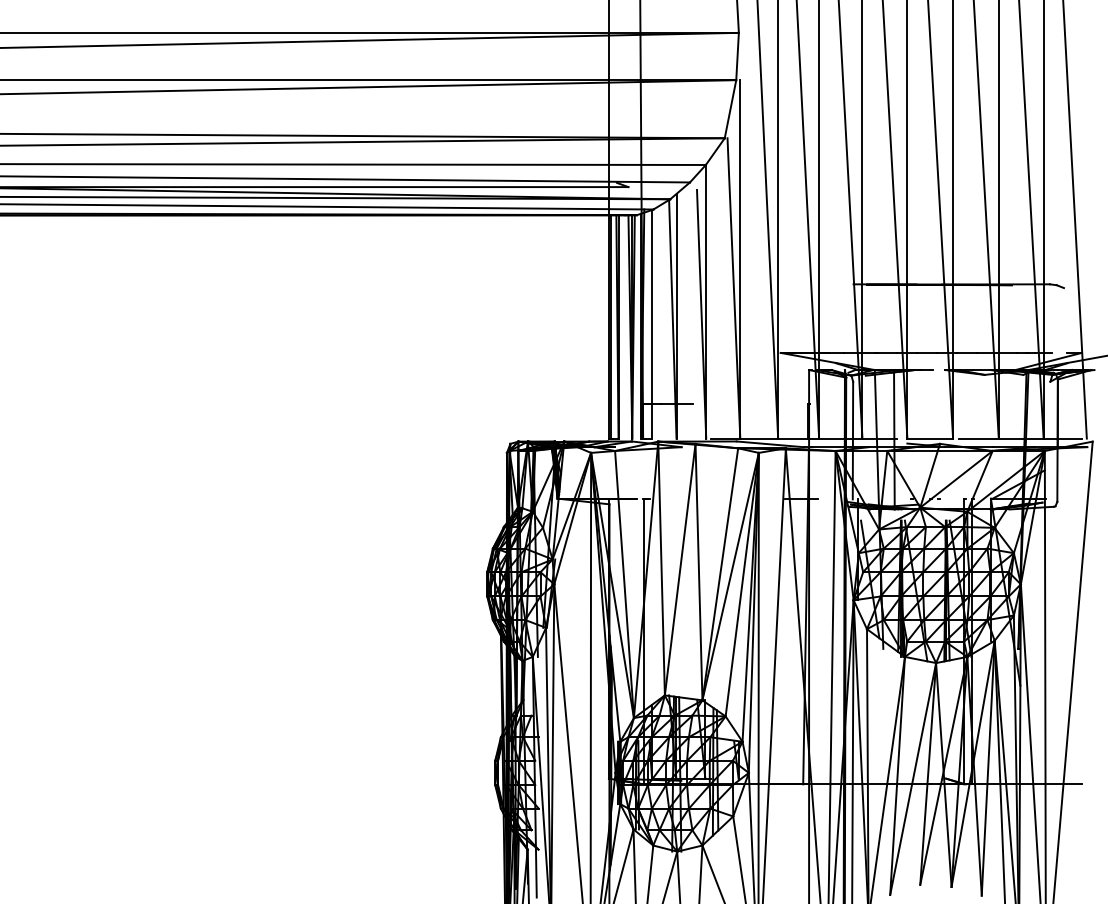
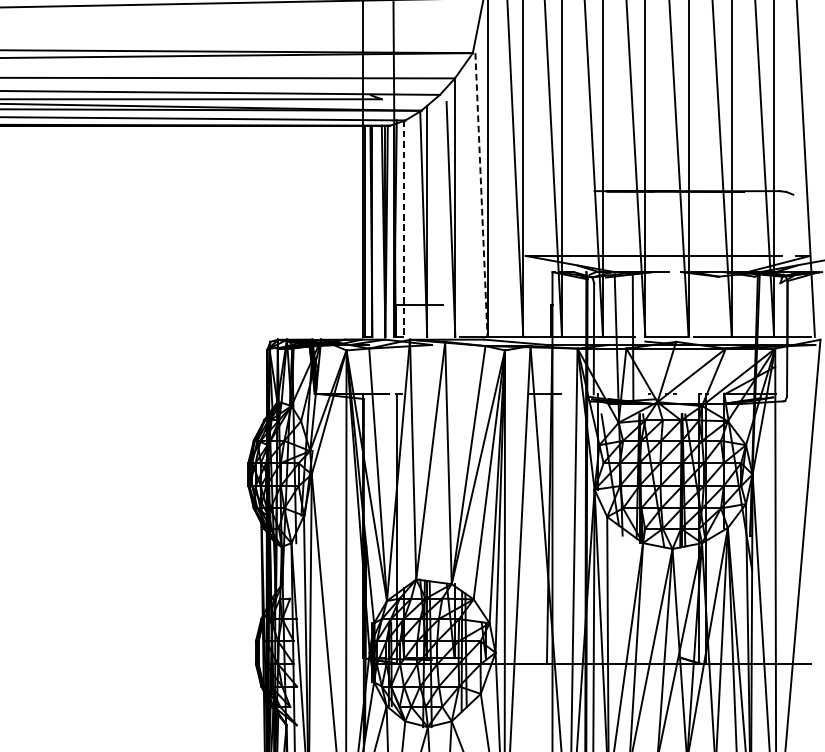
line: (733, 288) -> (481, 195), solid -> dashed
line: (651, 324) -> (403, 229), solid -> dashed

